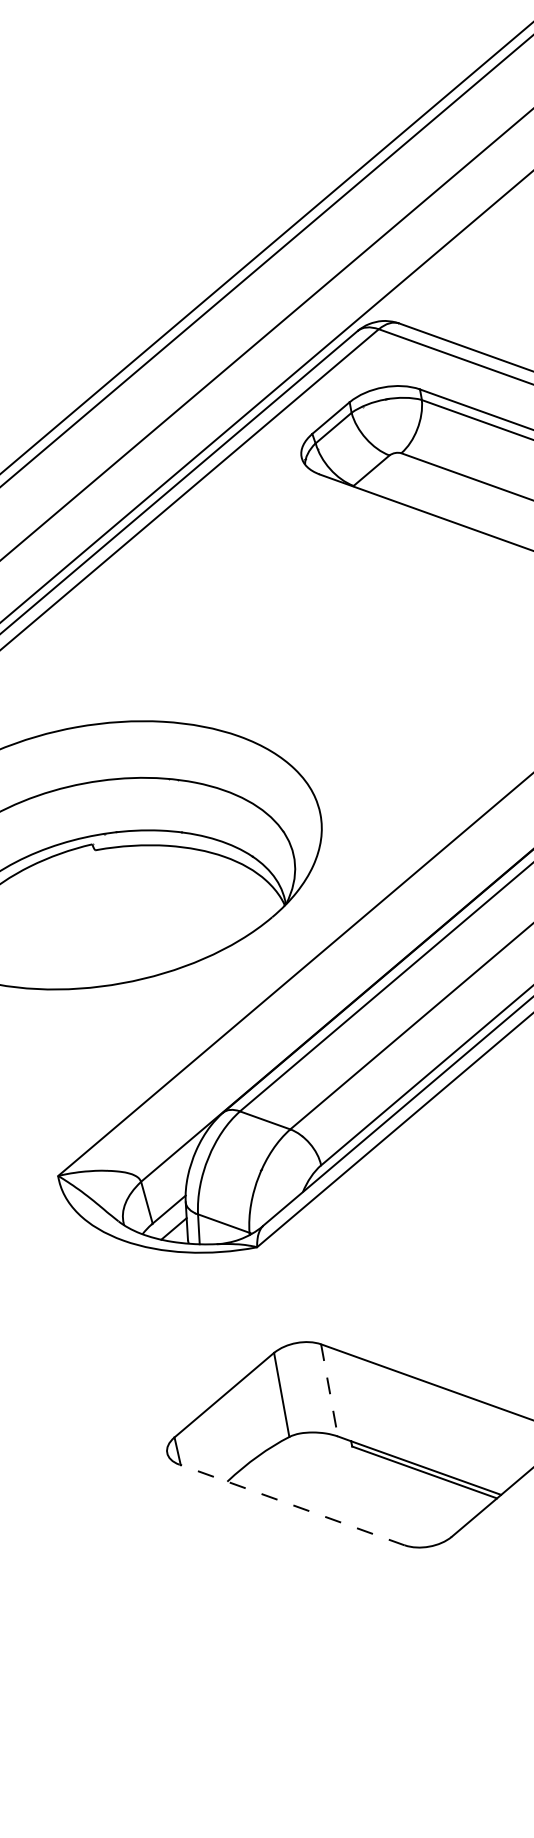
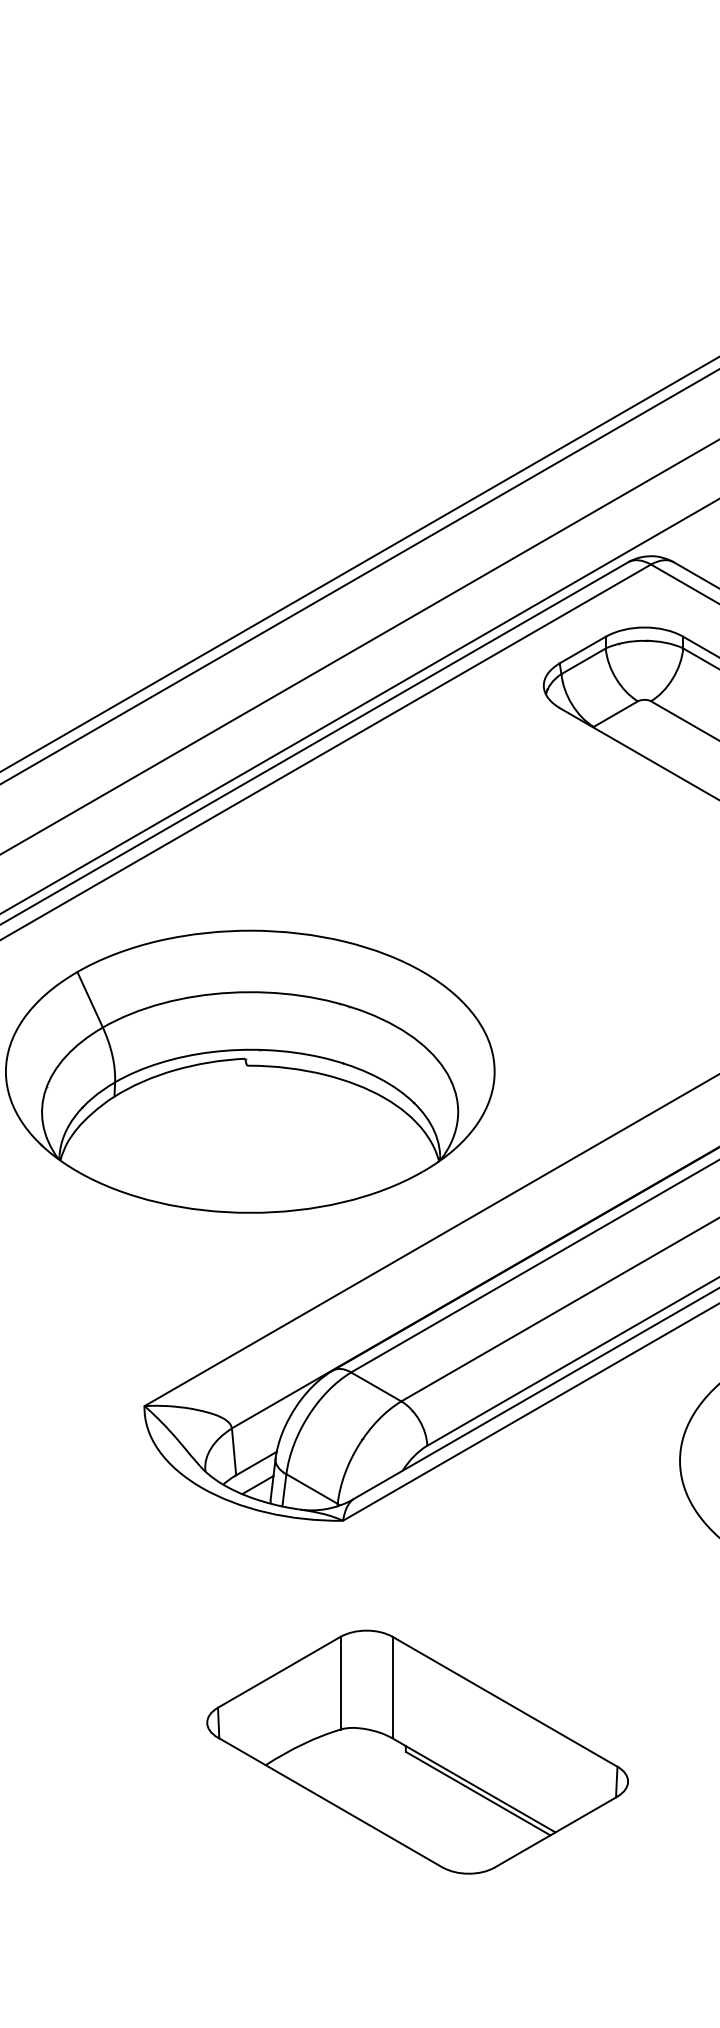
line: (329, 1390) -> (392, 1687), dashed -> solid
line: (292, 1504) -> (330, 1802), dashed -> solid

